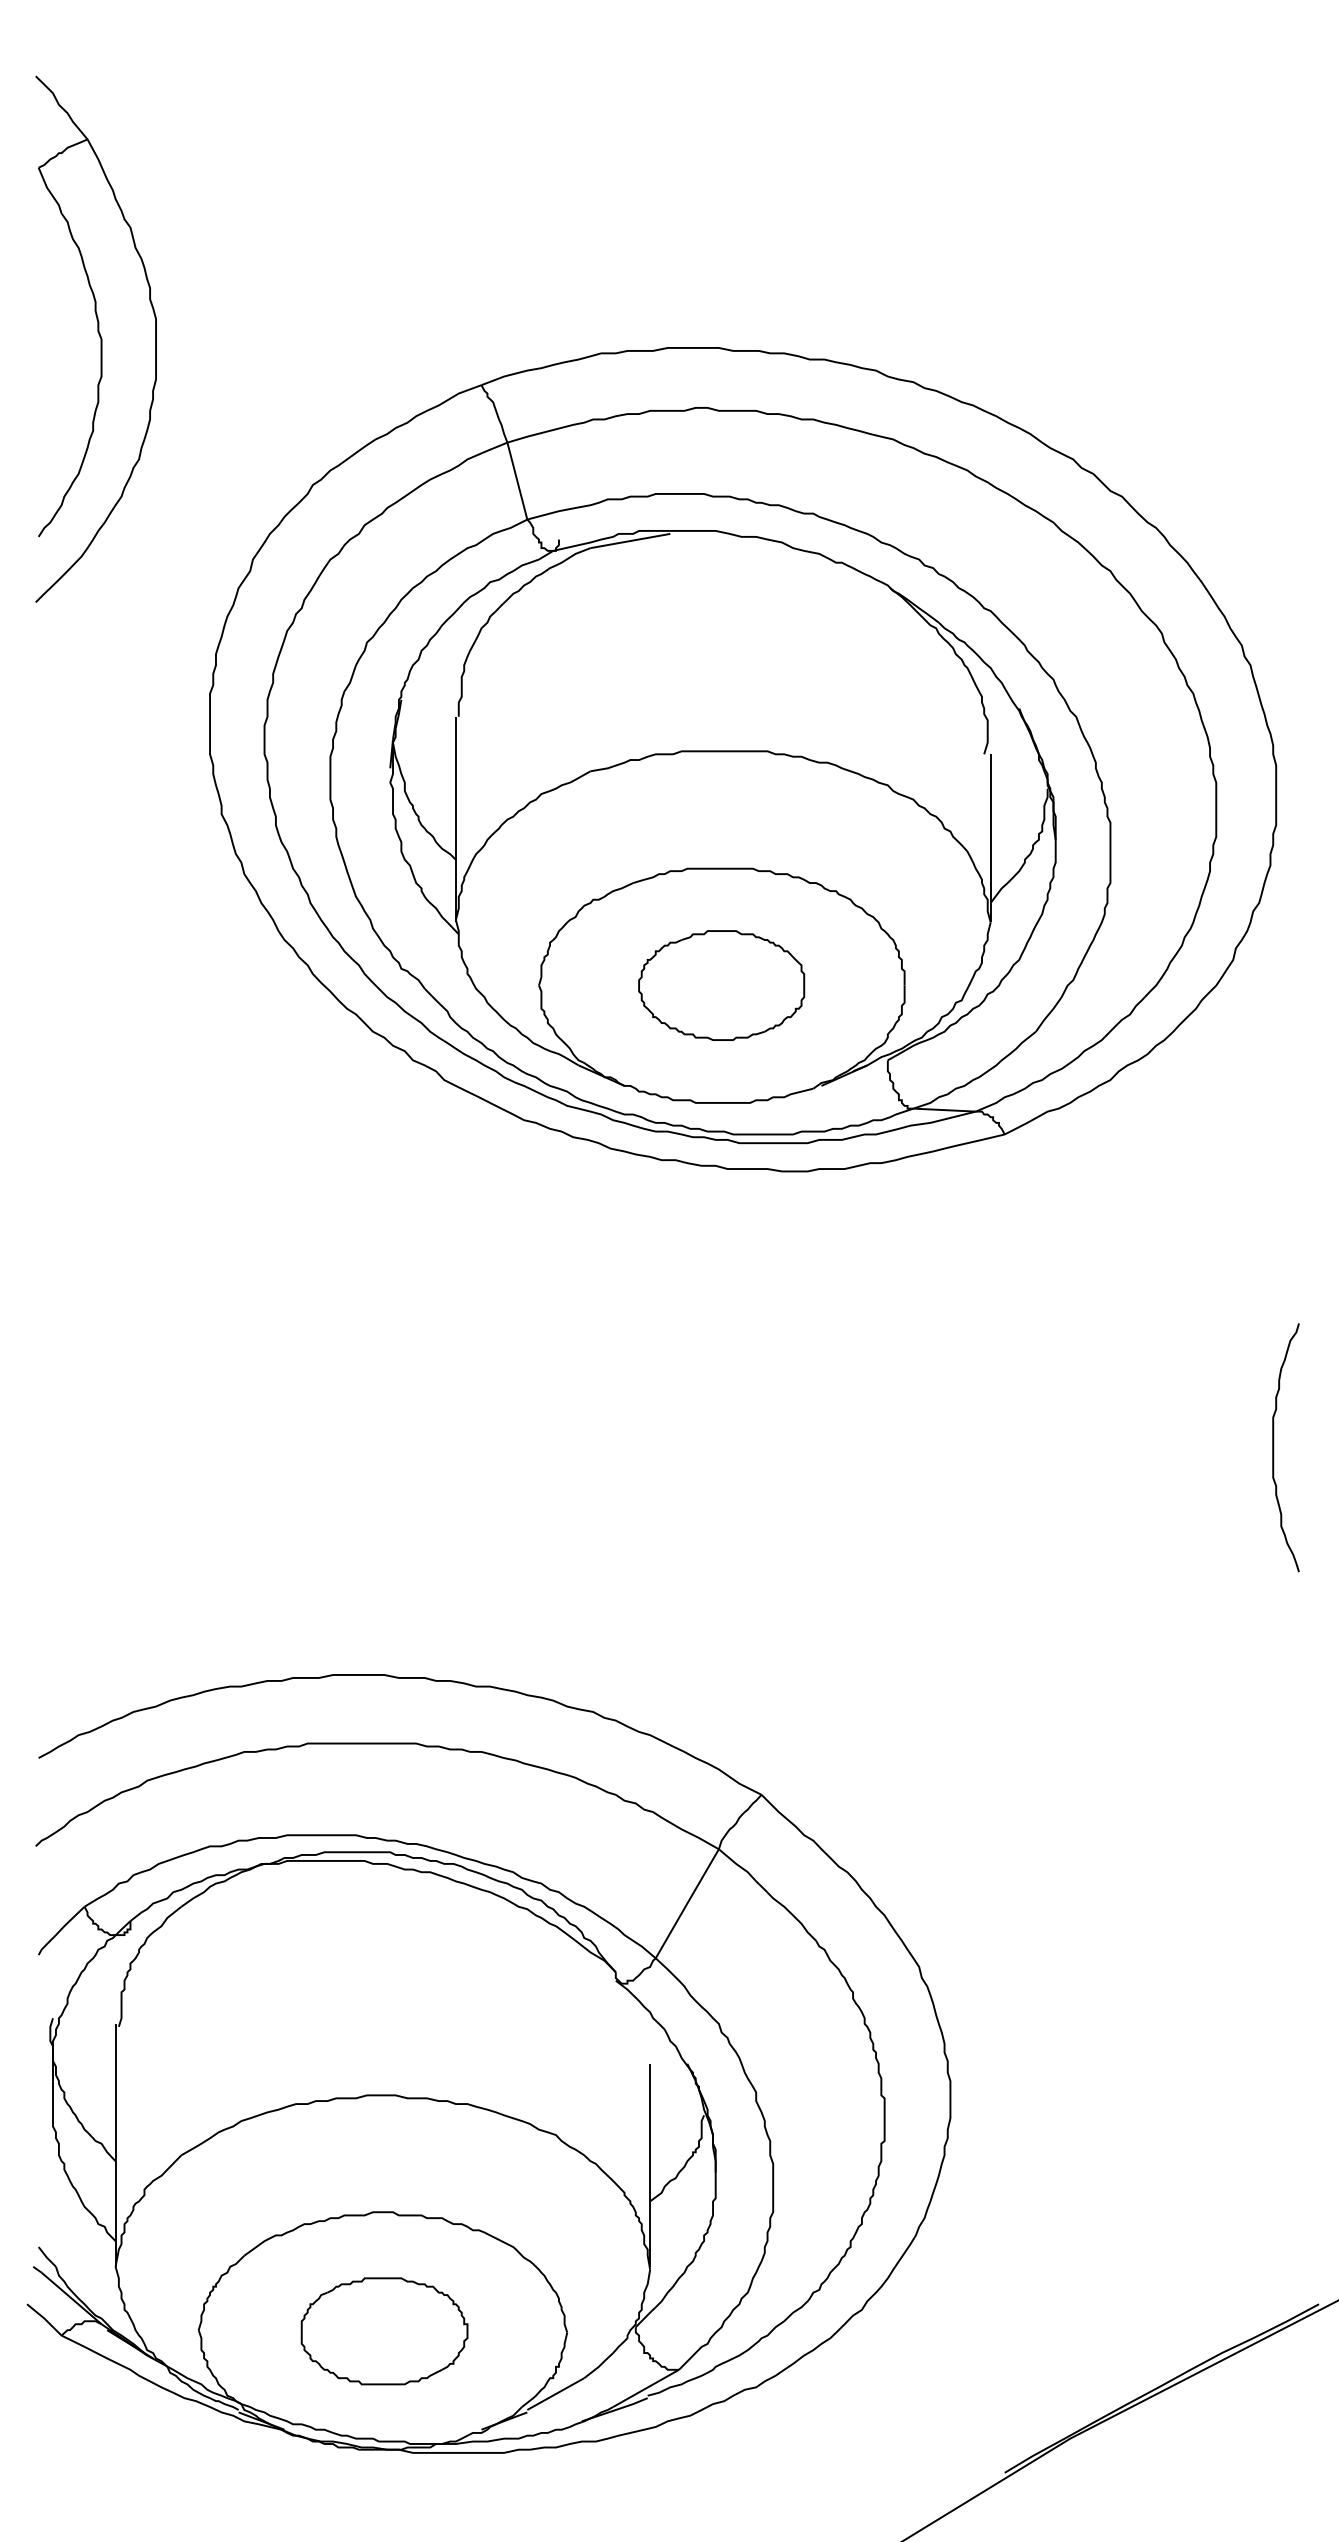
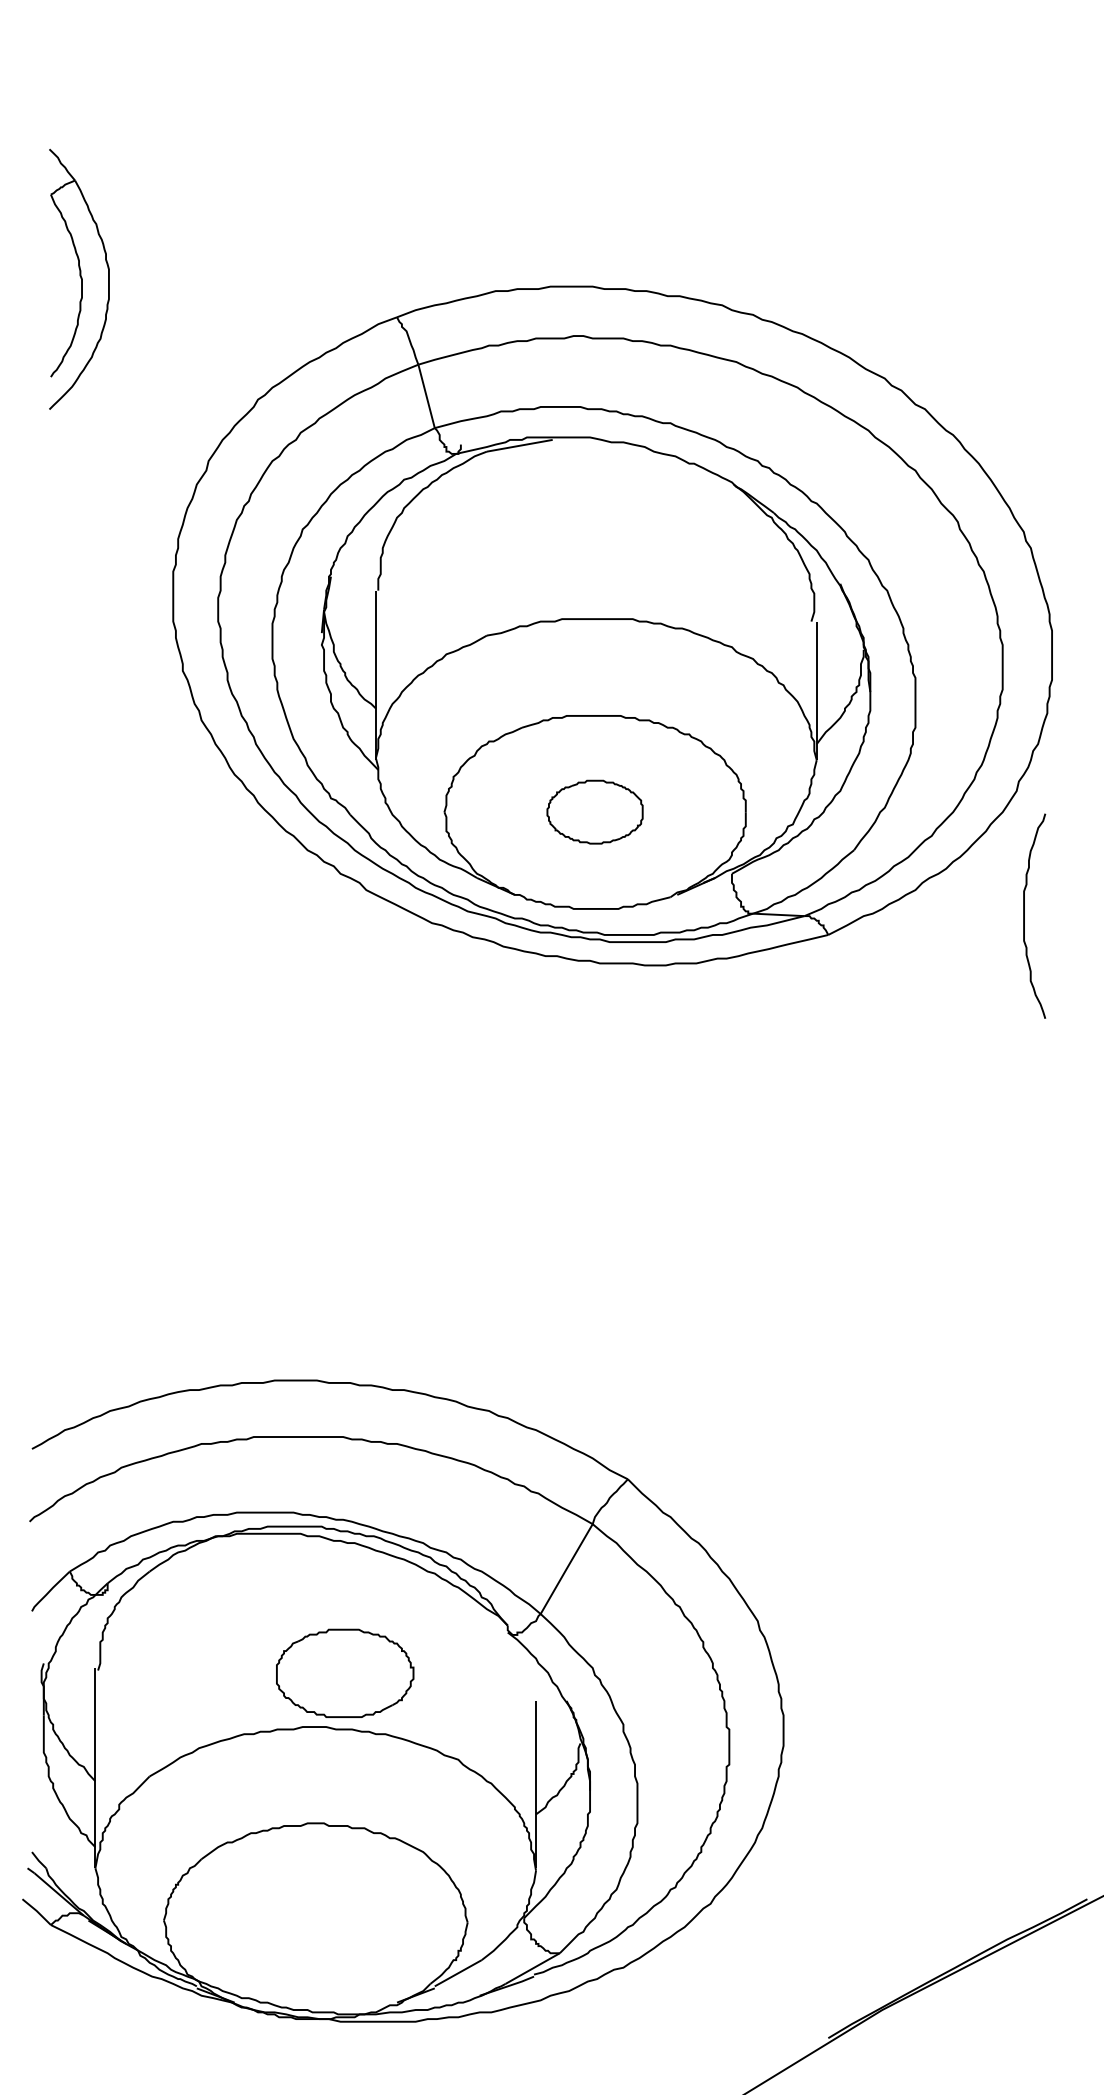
part: (95, 338) -> (78, 278), size x0.6
part: (721, 985) -> (594, 812), size x0.7
curve: (1274, 1447) -> (1025, 916), moved
part: (384, 2331) -> (345, 1673), moved

